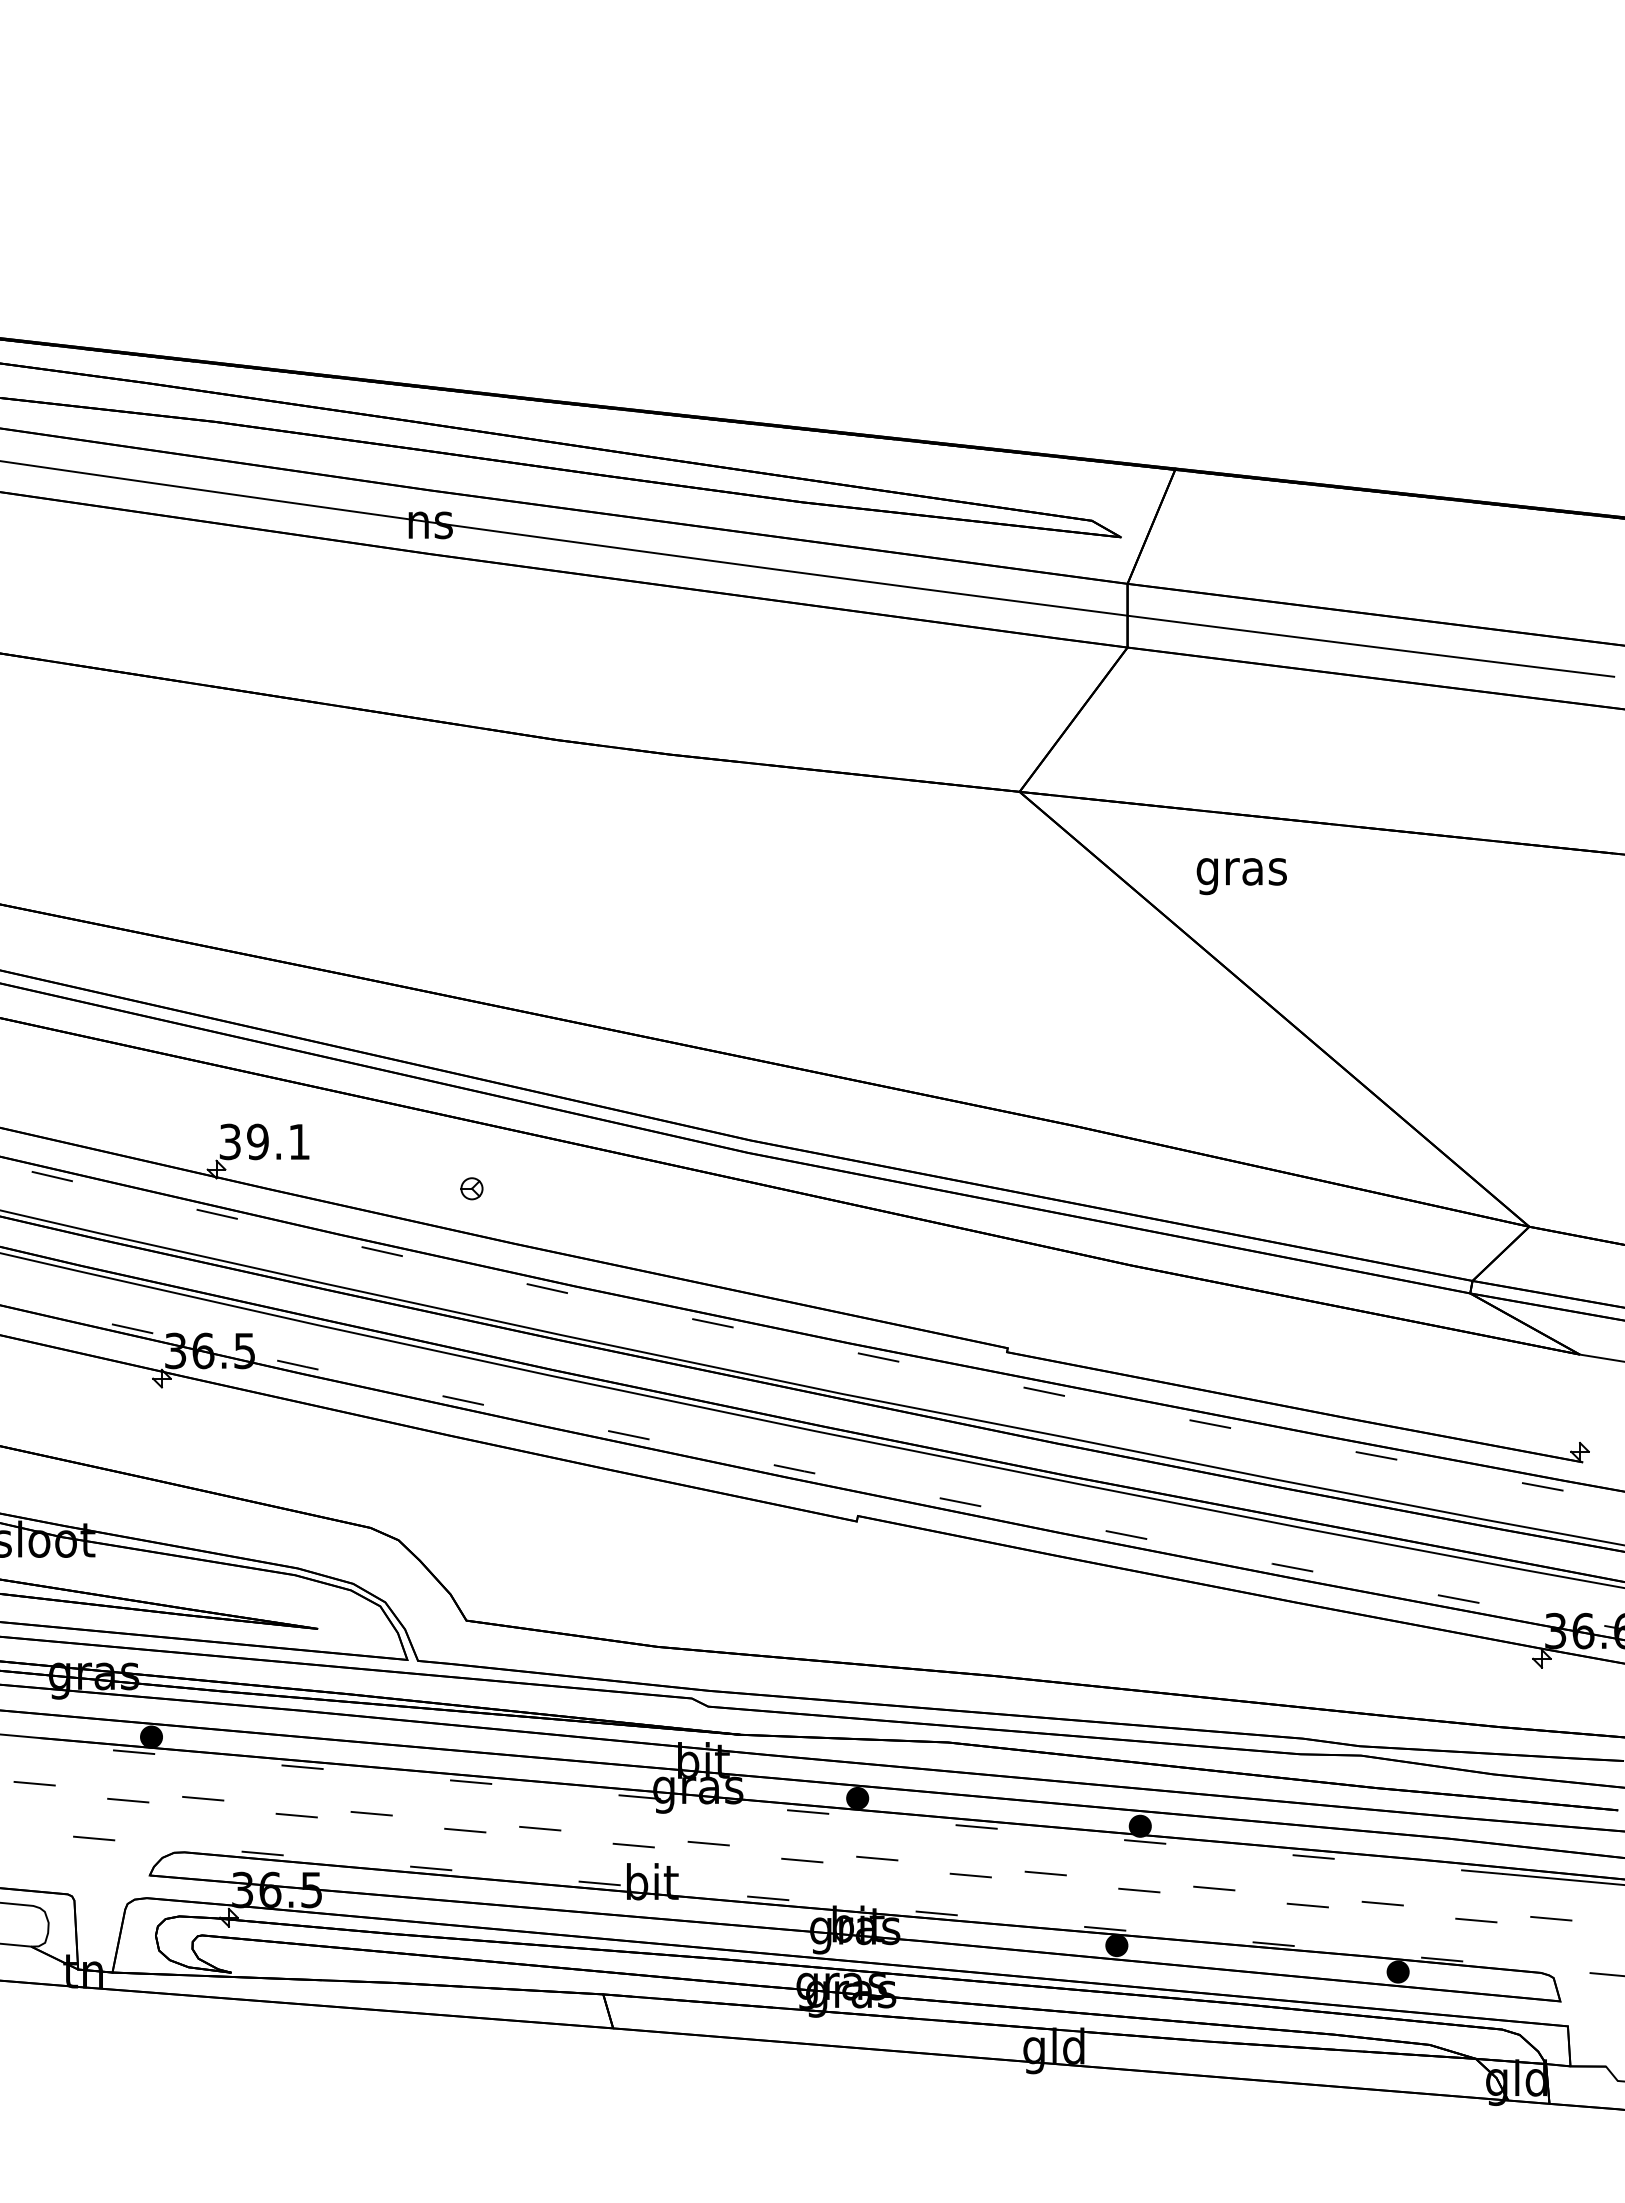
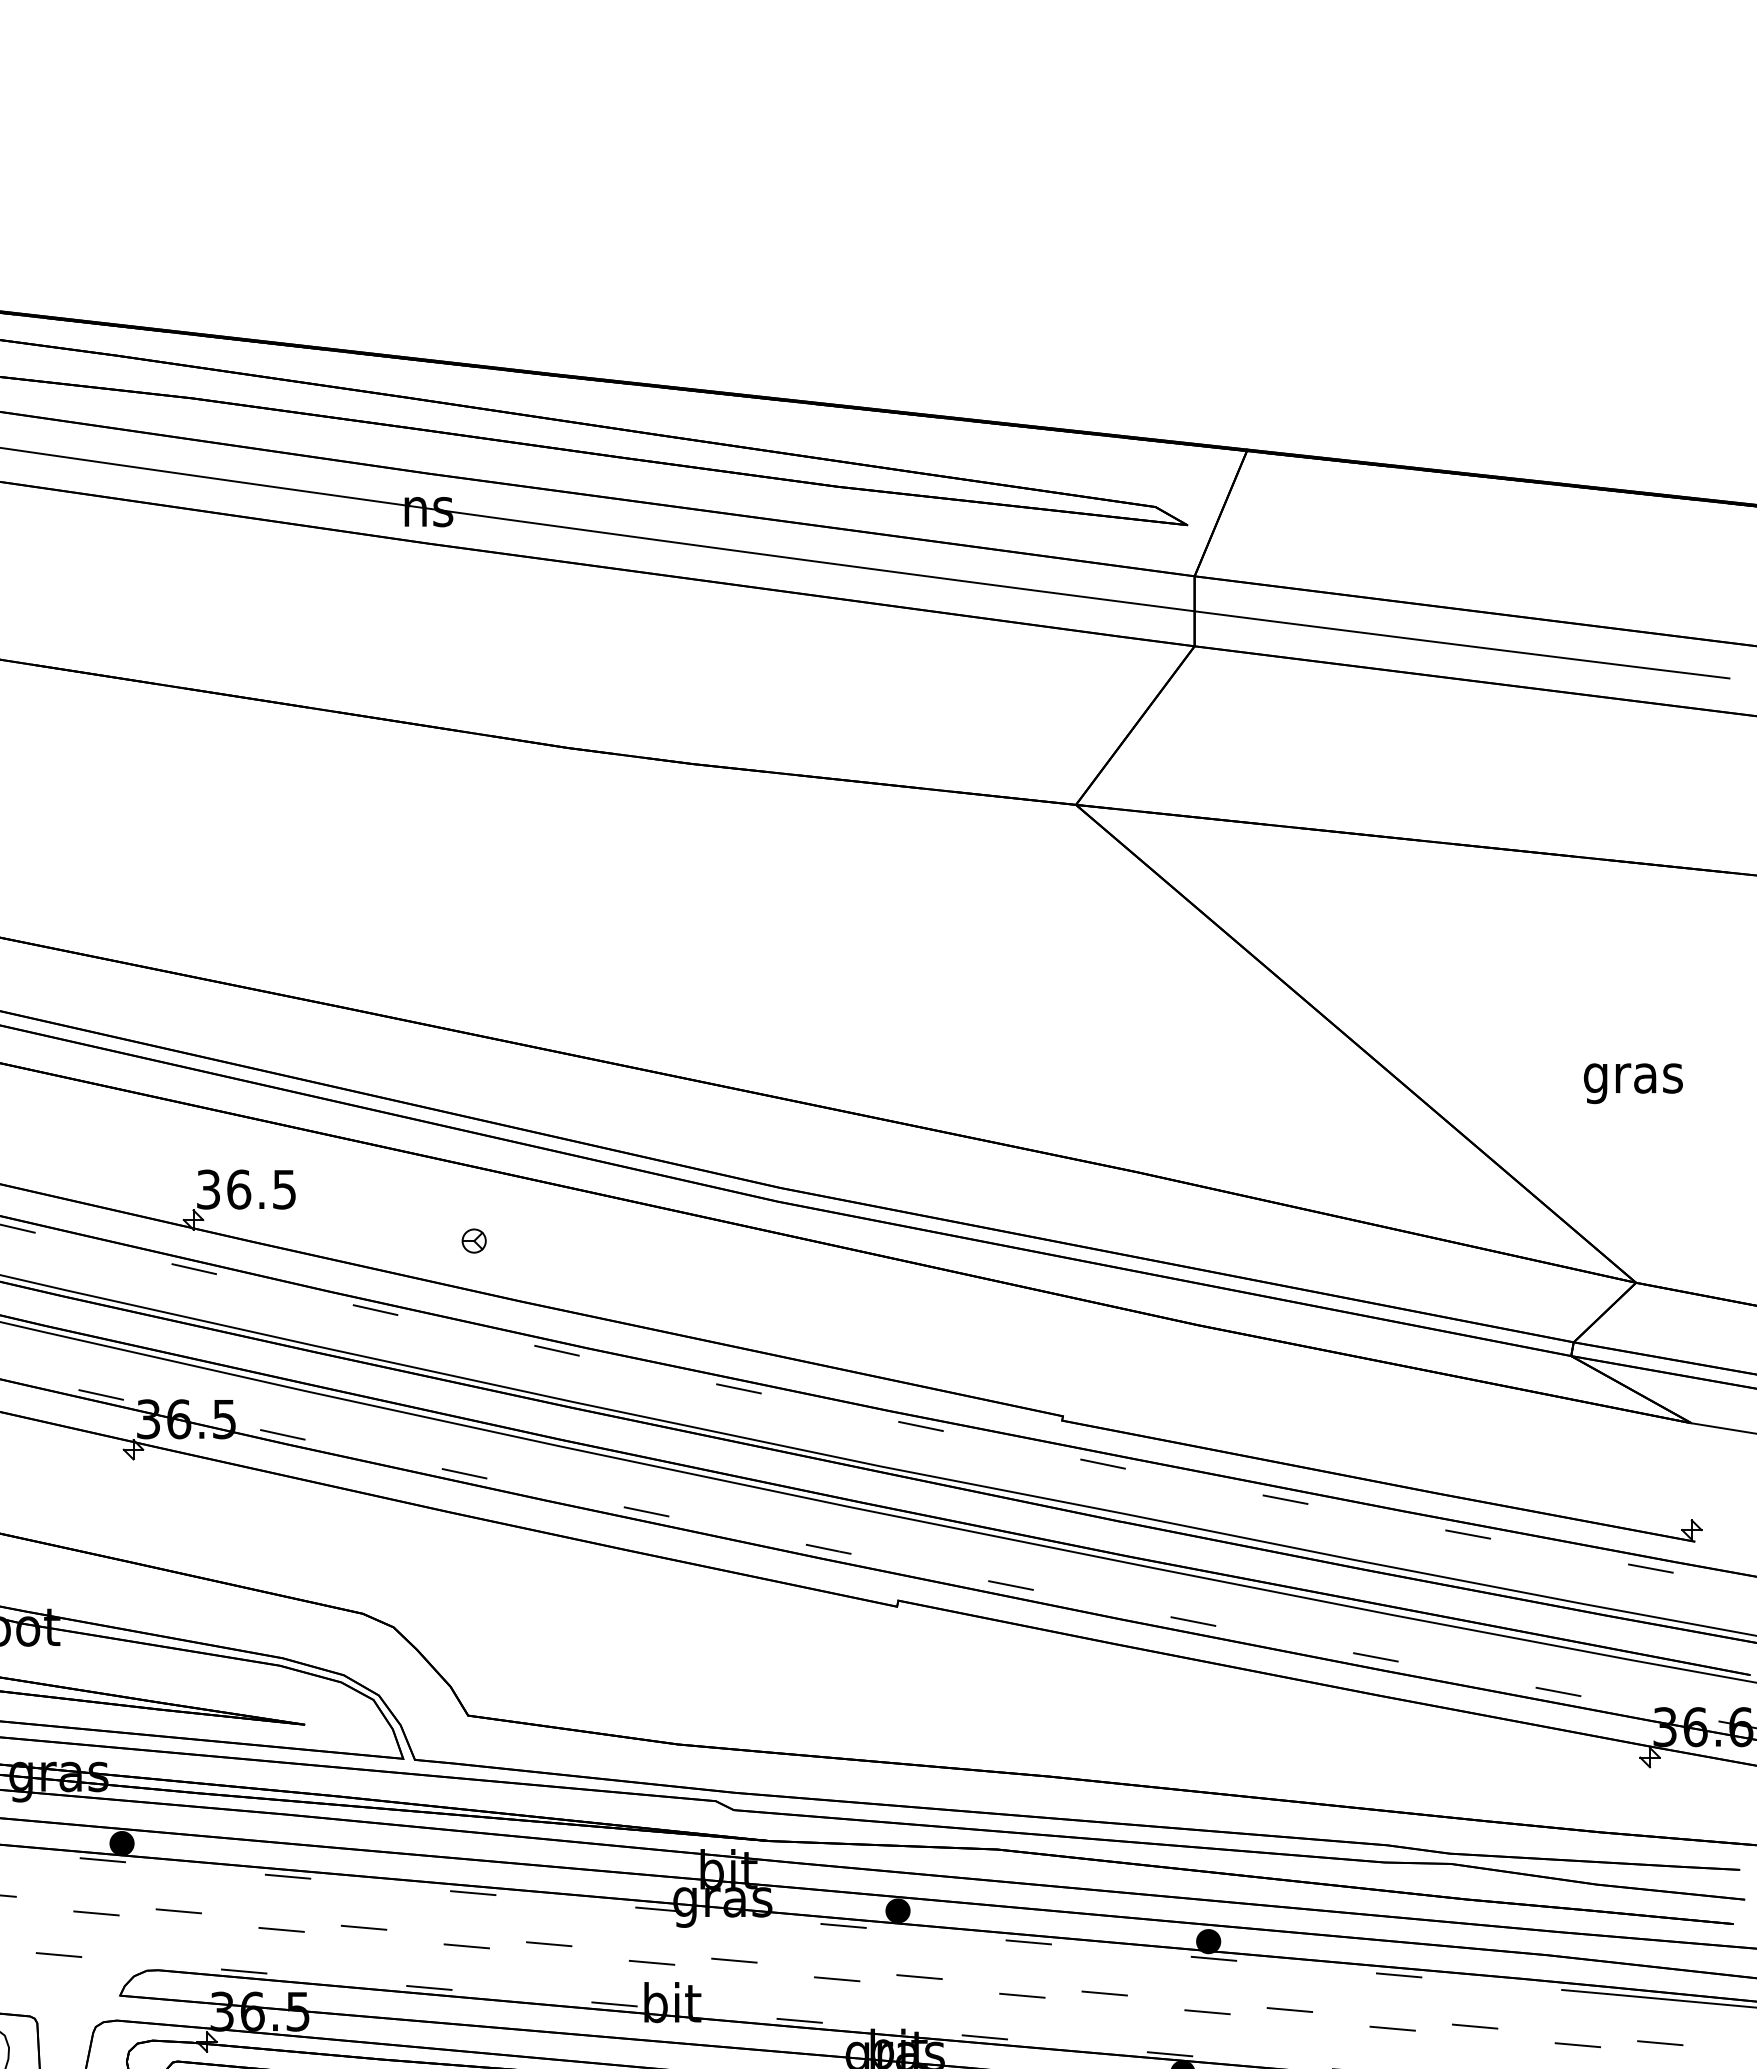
text: (1241, 876) -> (1633, 1083), moved
text: (278, 1141) -> (261, 1189), 39.1 -> 36.5

